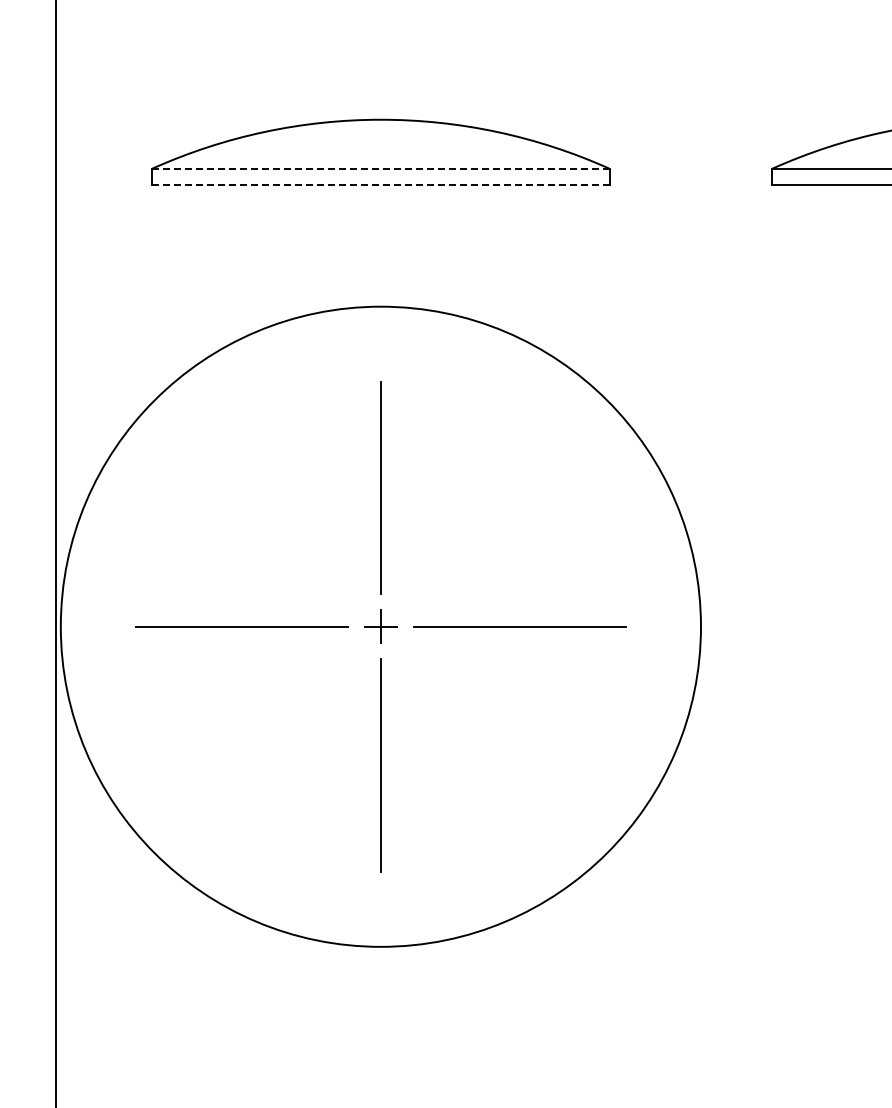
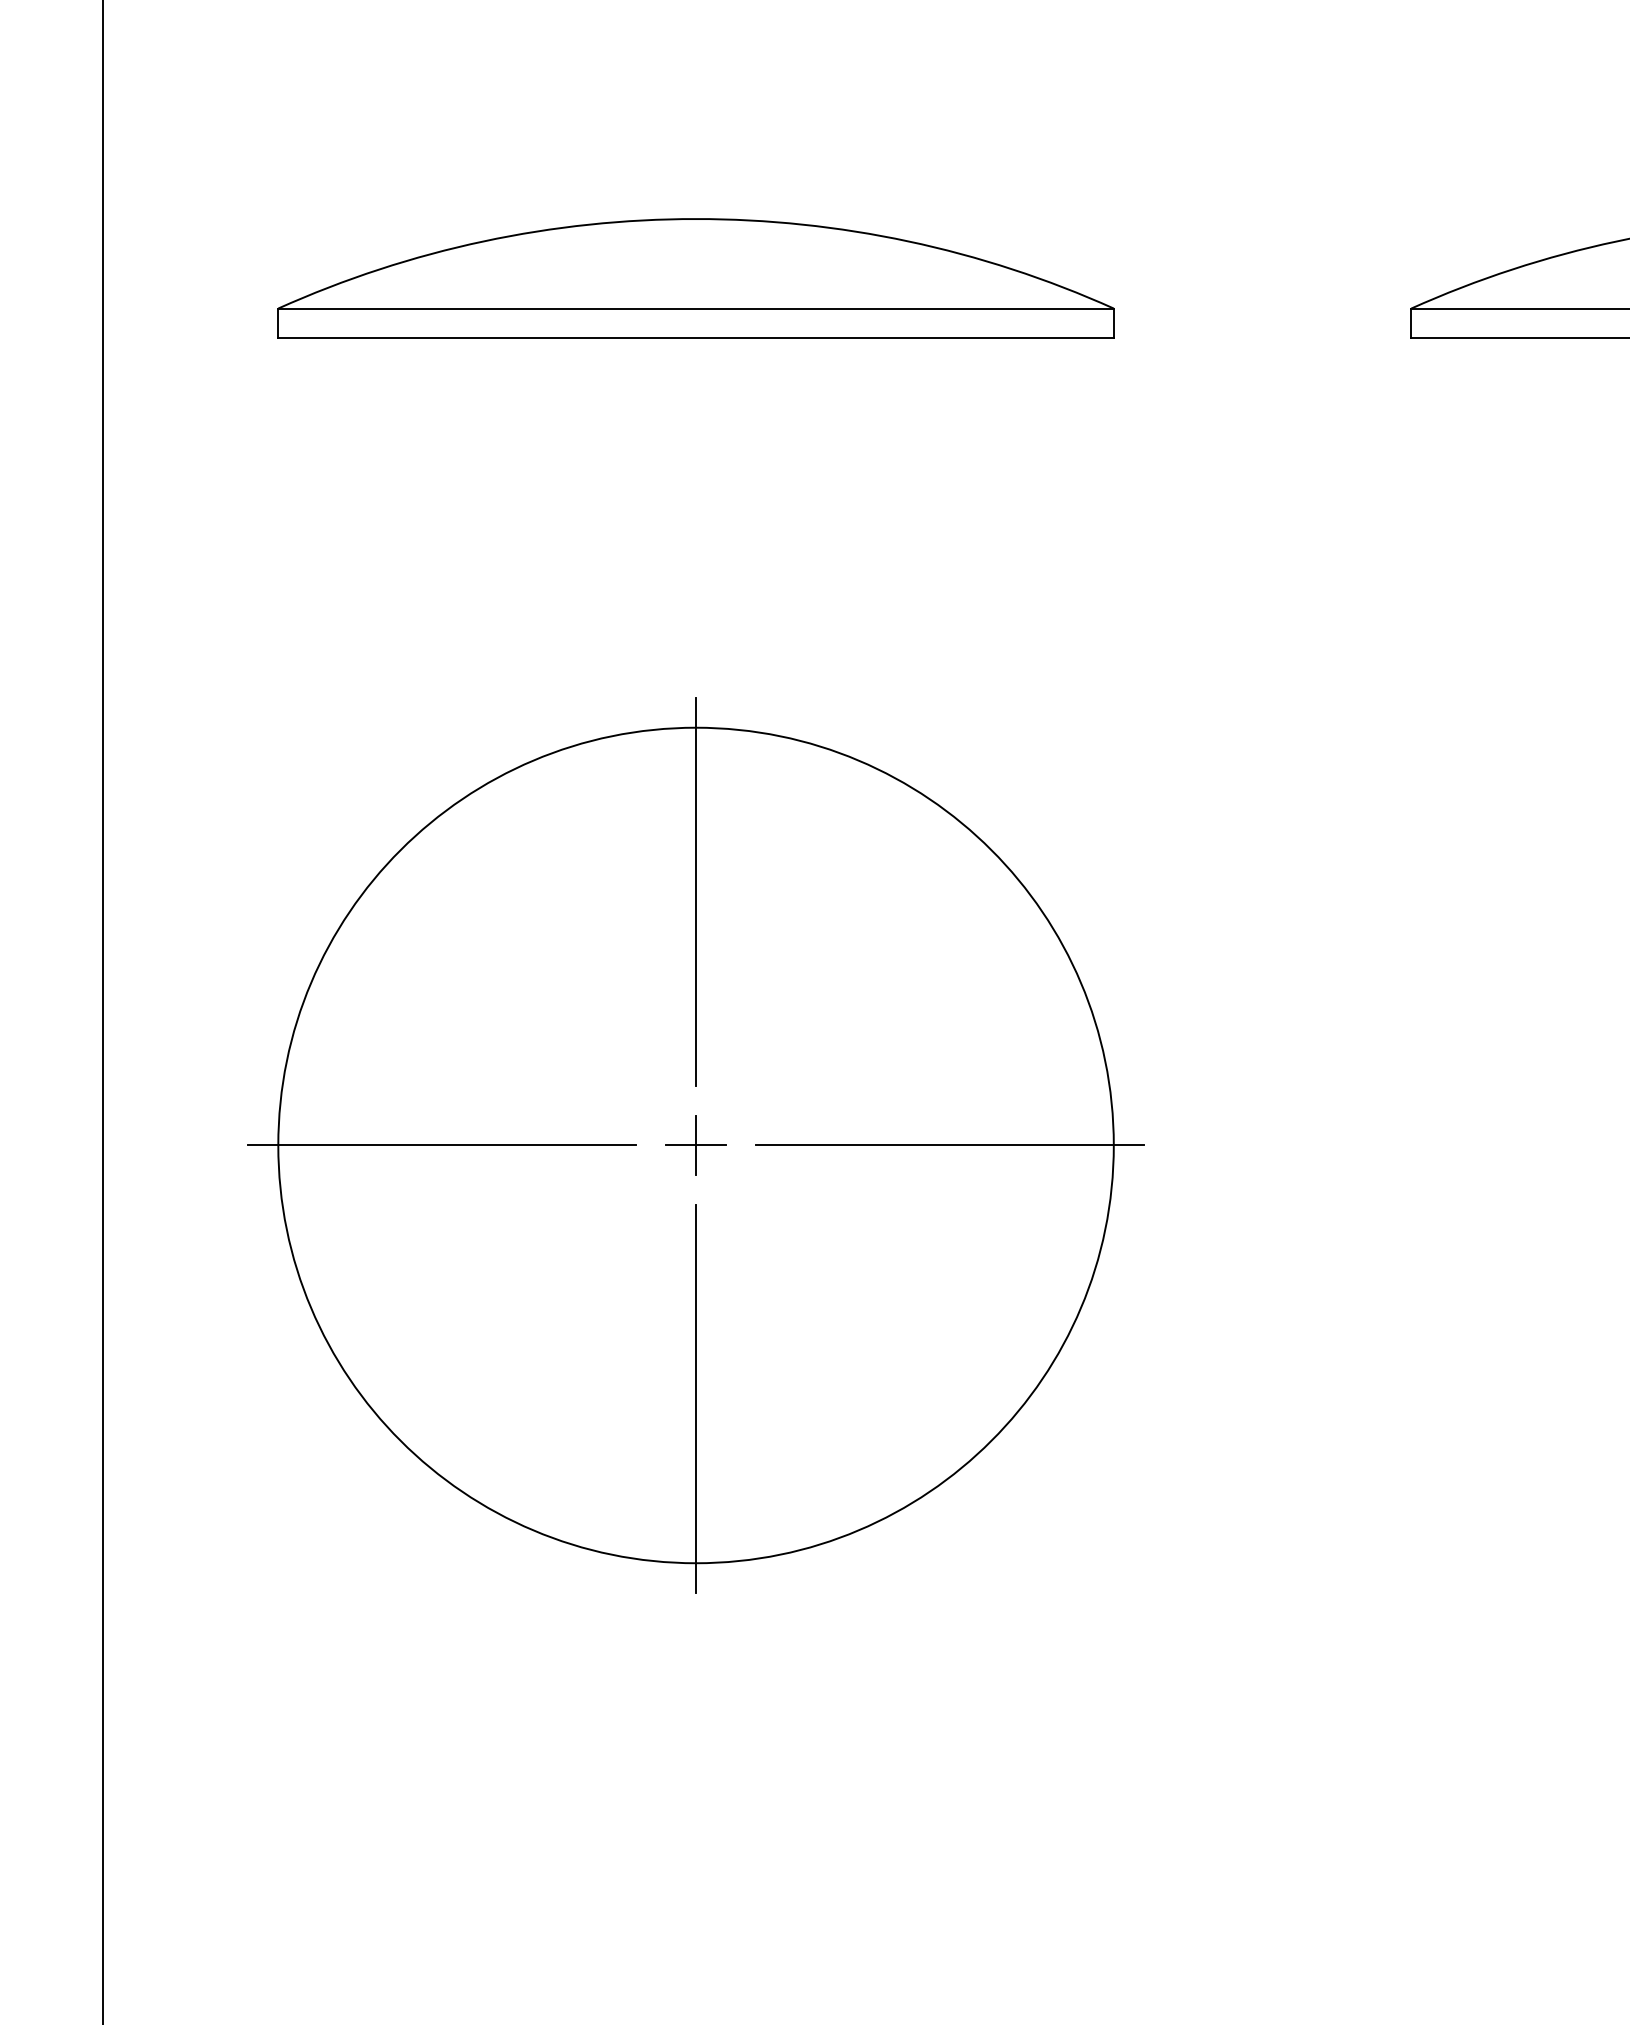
line: (380, 168) -> (695, 308), dashed -> solid
line: (380, 185) -> (695, 339), dashed -> solid
circle: (380, 626) -> (695, 1144), size x0.71

